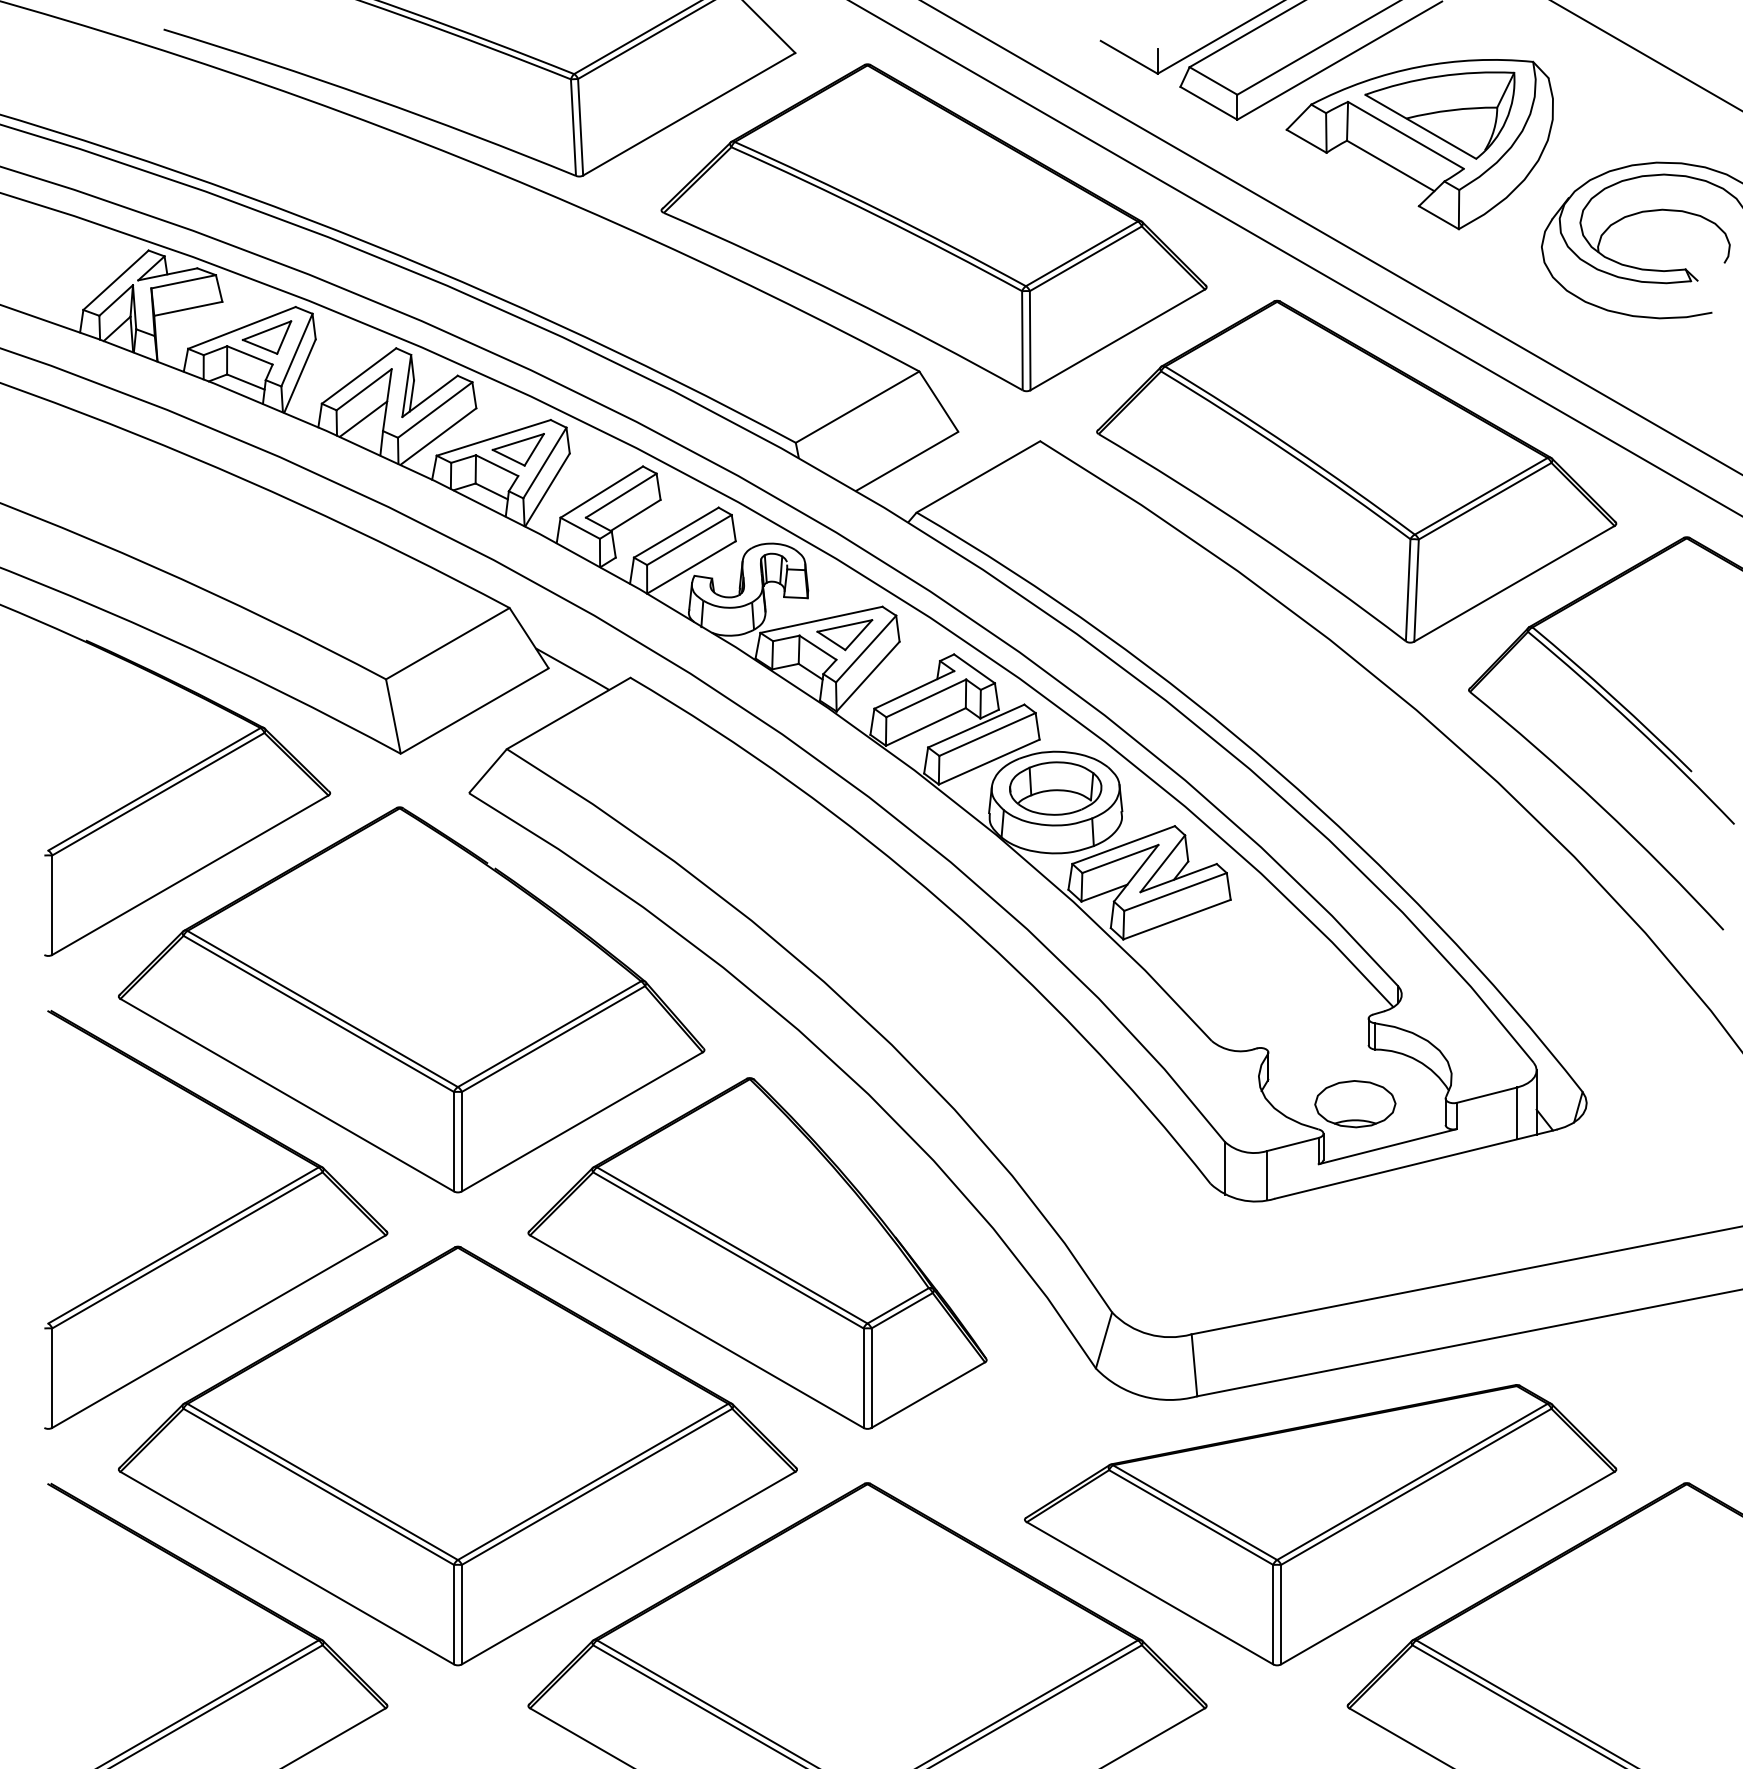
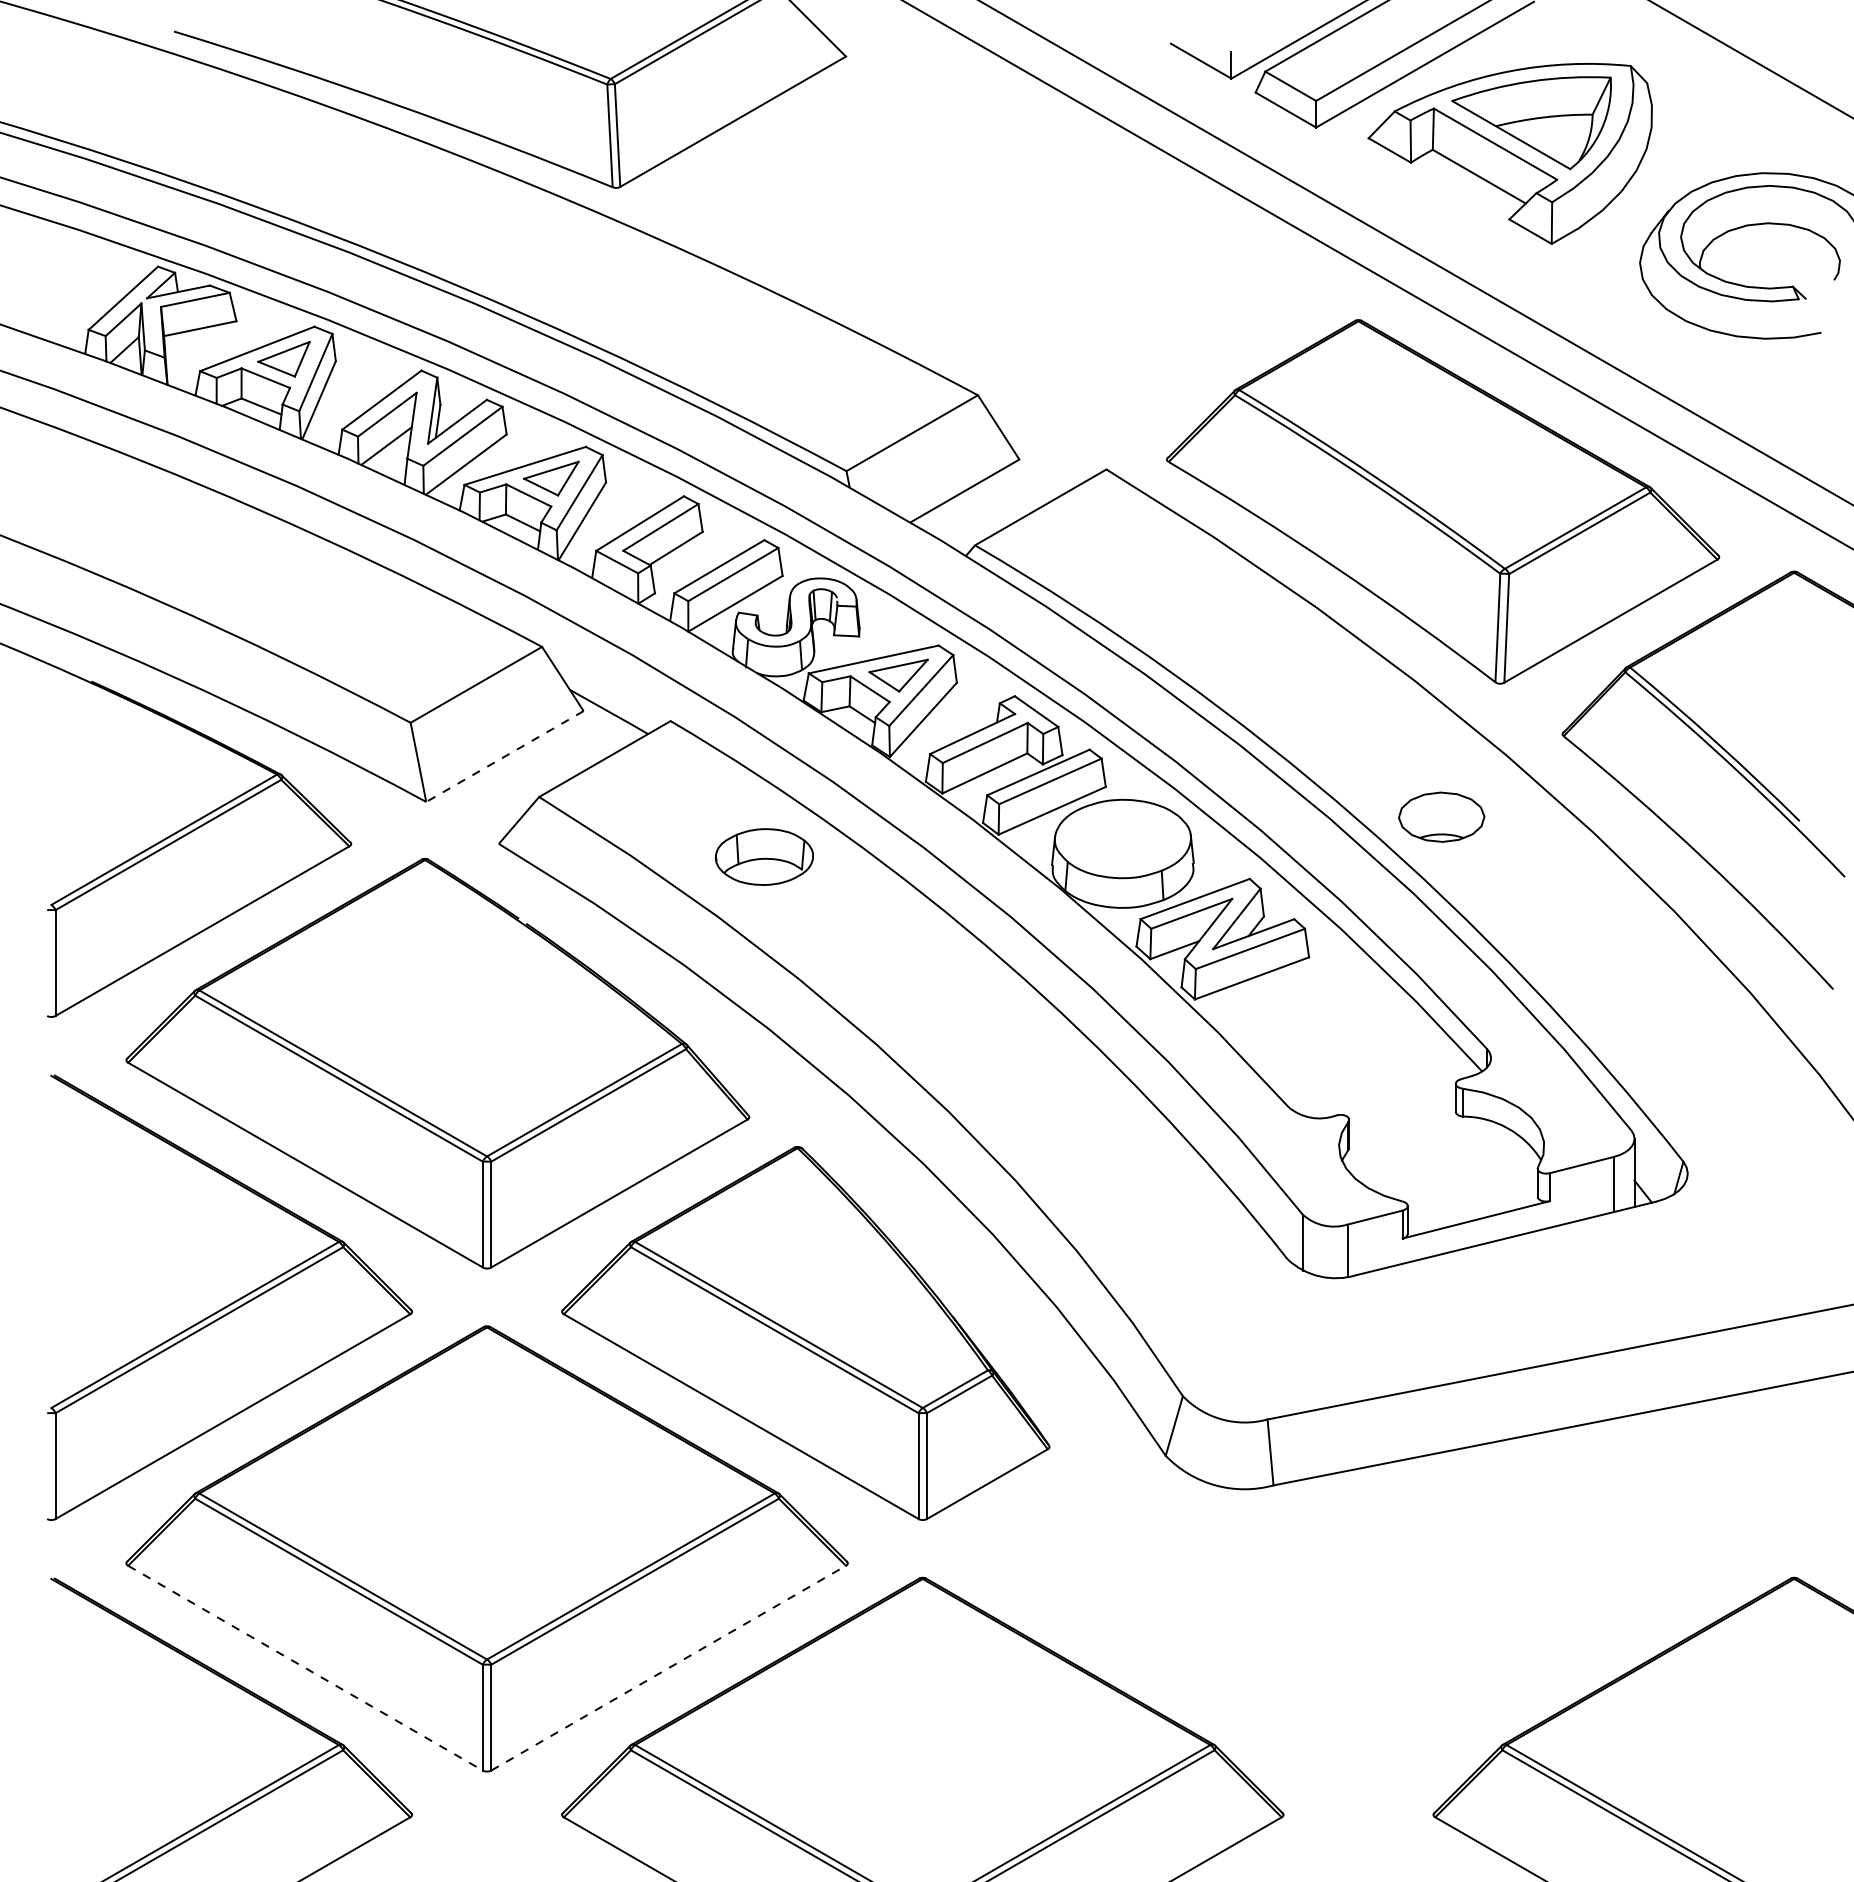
part: (933, 227) -> (992, 242), removed
line: (474, 711) -> (504, 756), solid -> dashed
part: (1055, 788) -> (764, 856), moved
part: (1355, 1104) -> (1441, 817), moved
part: (1320, 1525) -> (1404, 1622), removed
line: (287, 1568) -> (305, 1668), solid -> dashed
line: (628, 1568) -> (668, 1668), solid -> dashed

